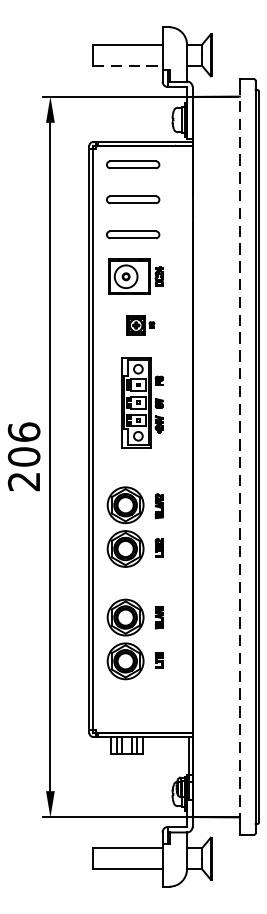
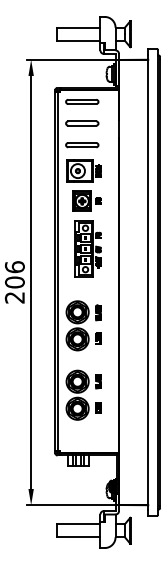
line: (127, 65) -> (78, 40), dashed -> solid
part: (139, 324) -> (86, 200), size x1.67
line: (240, 457) -> (148, 282), dashed -> solid

